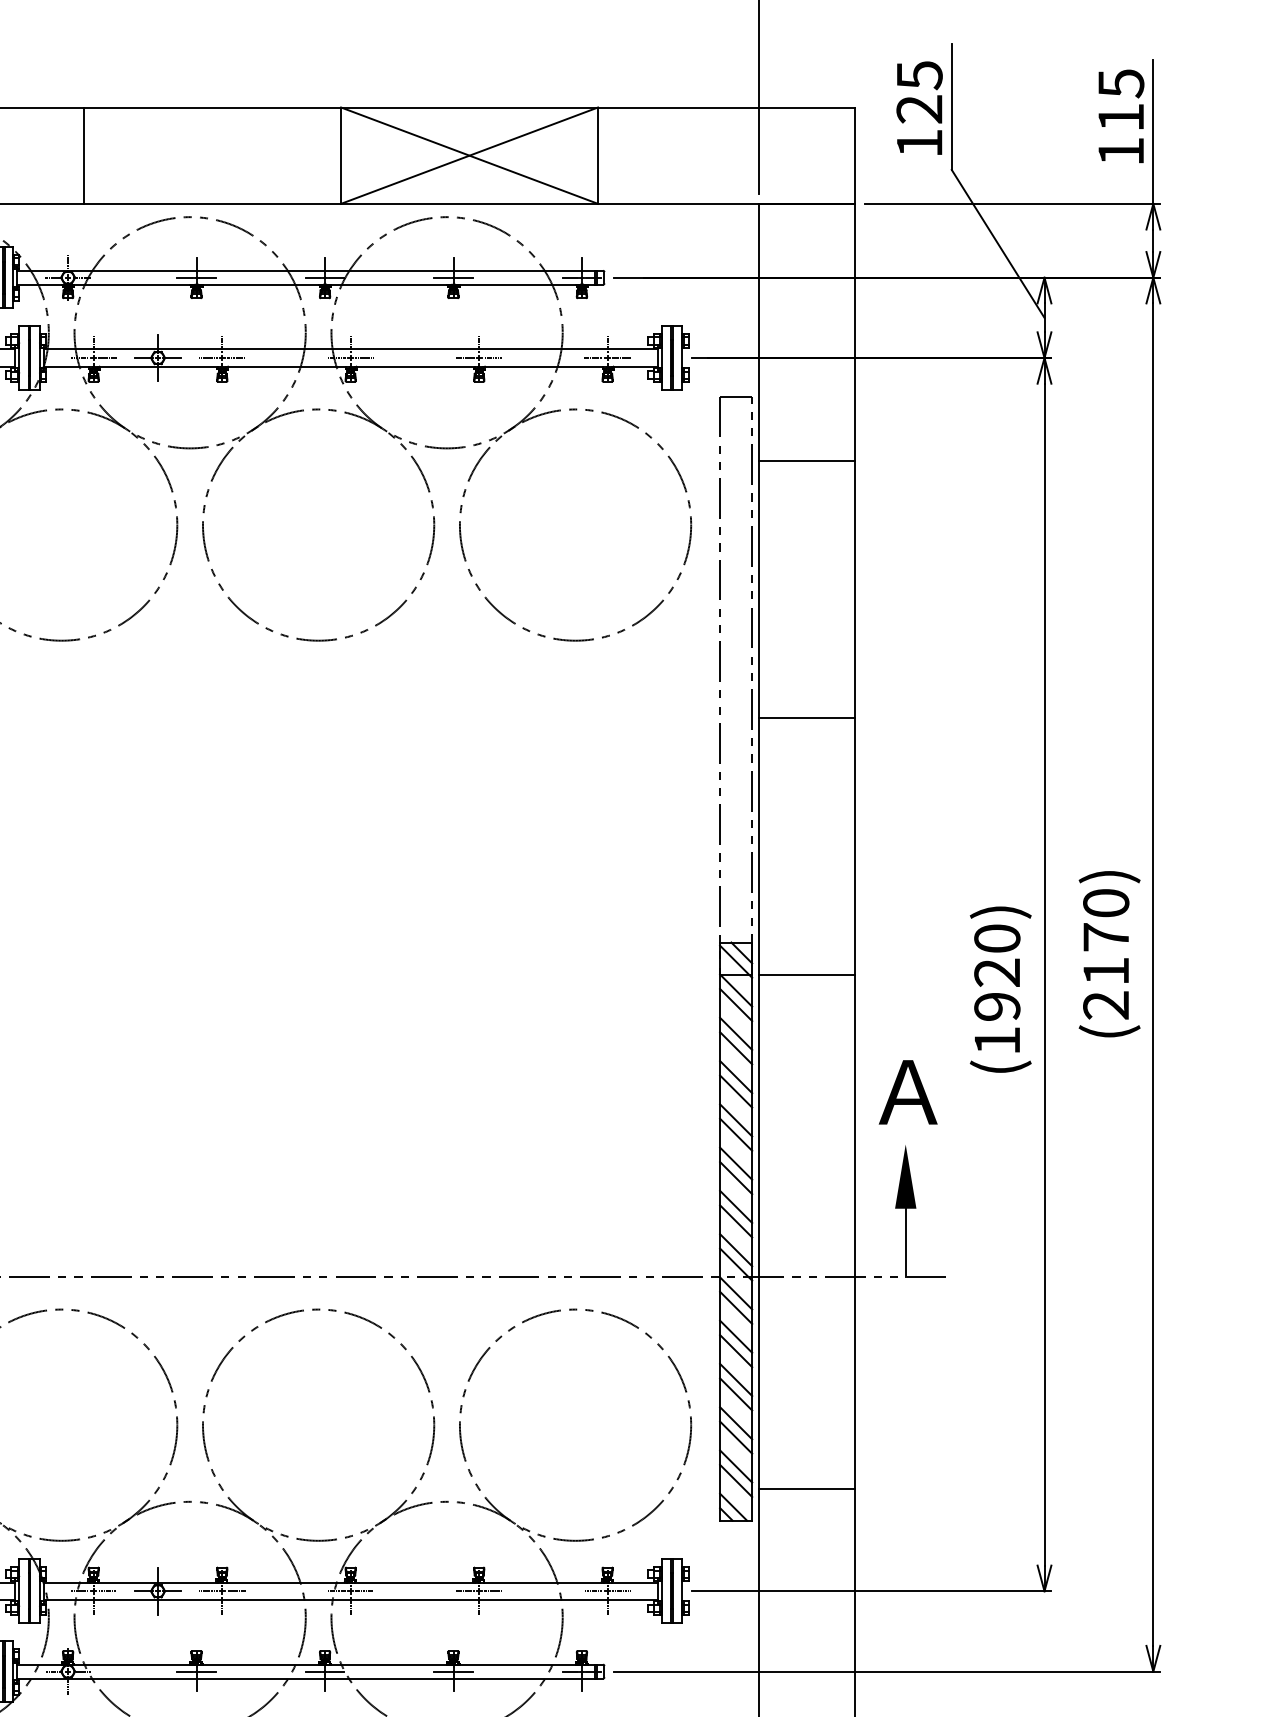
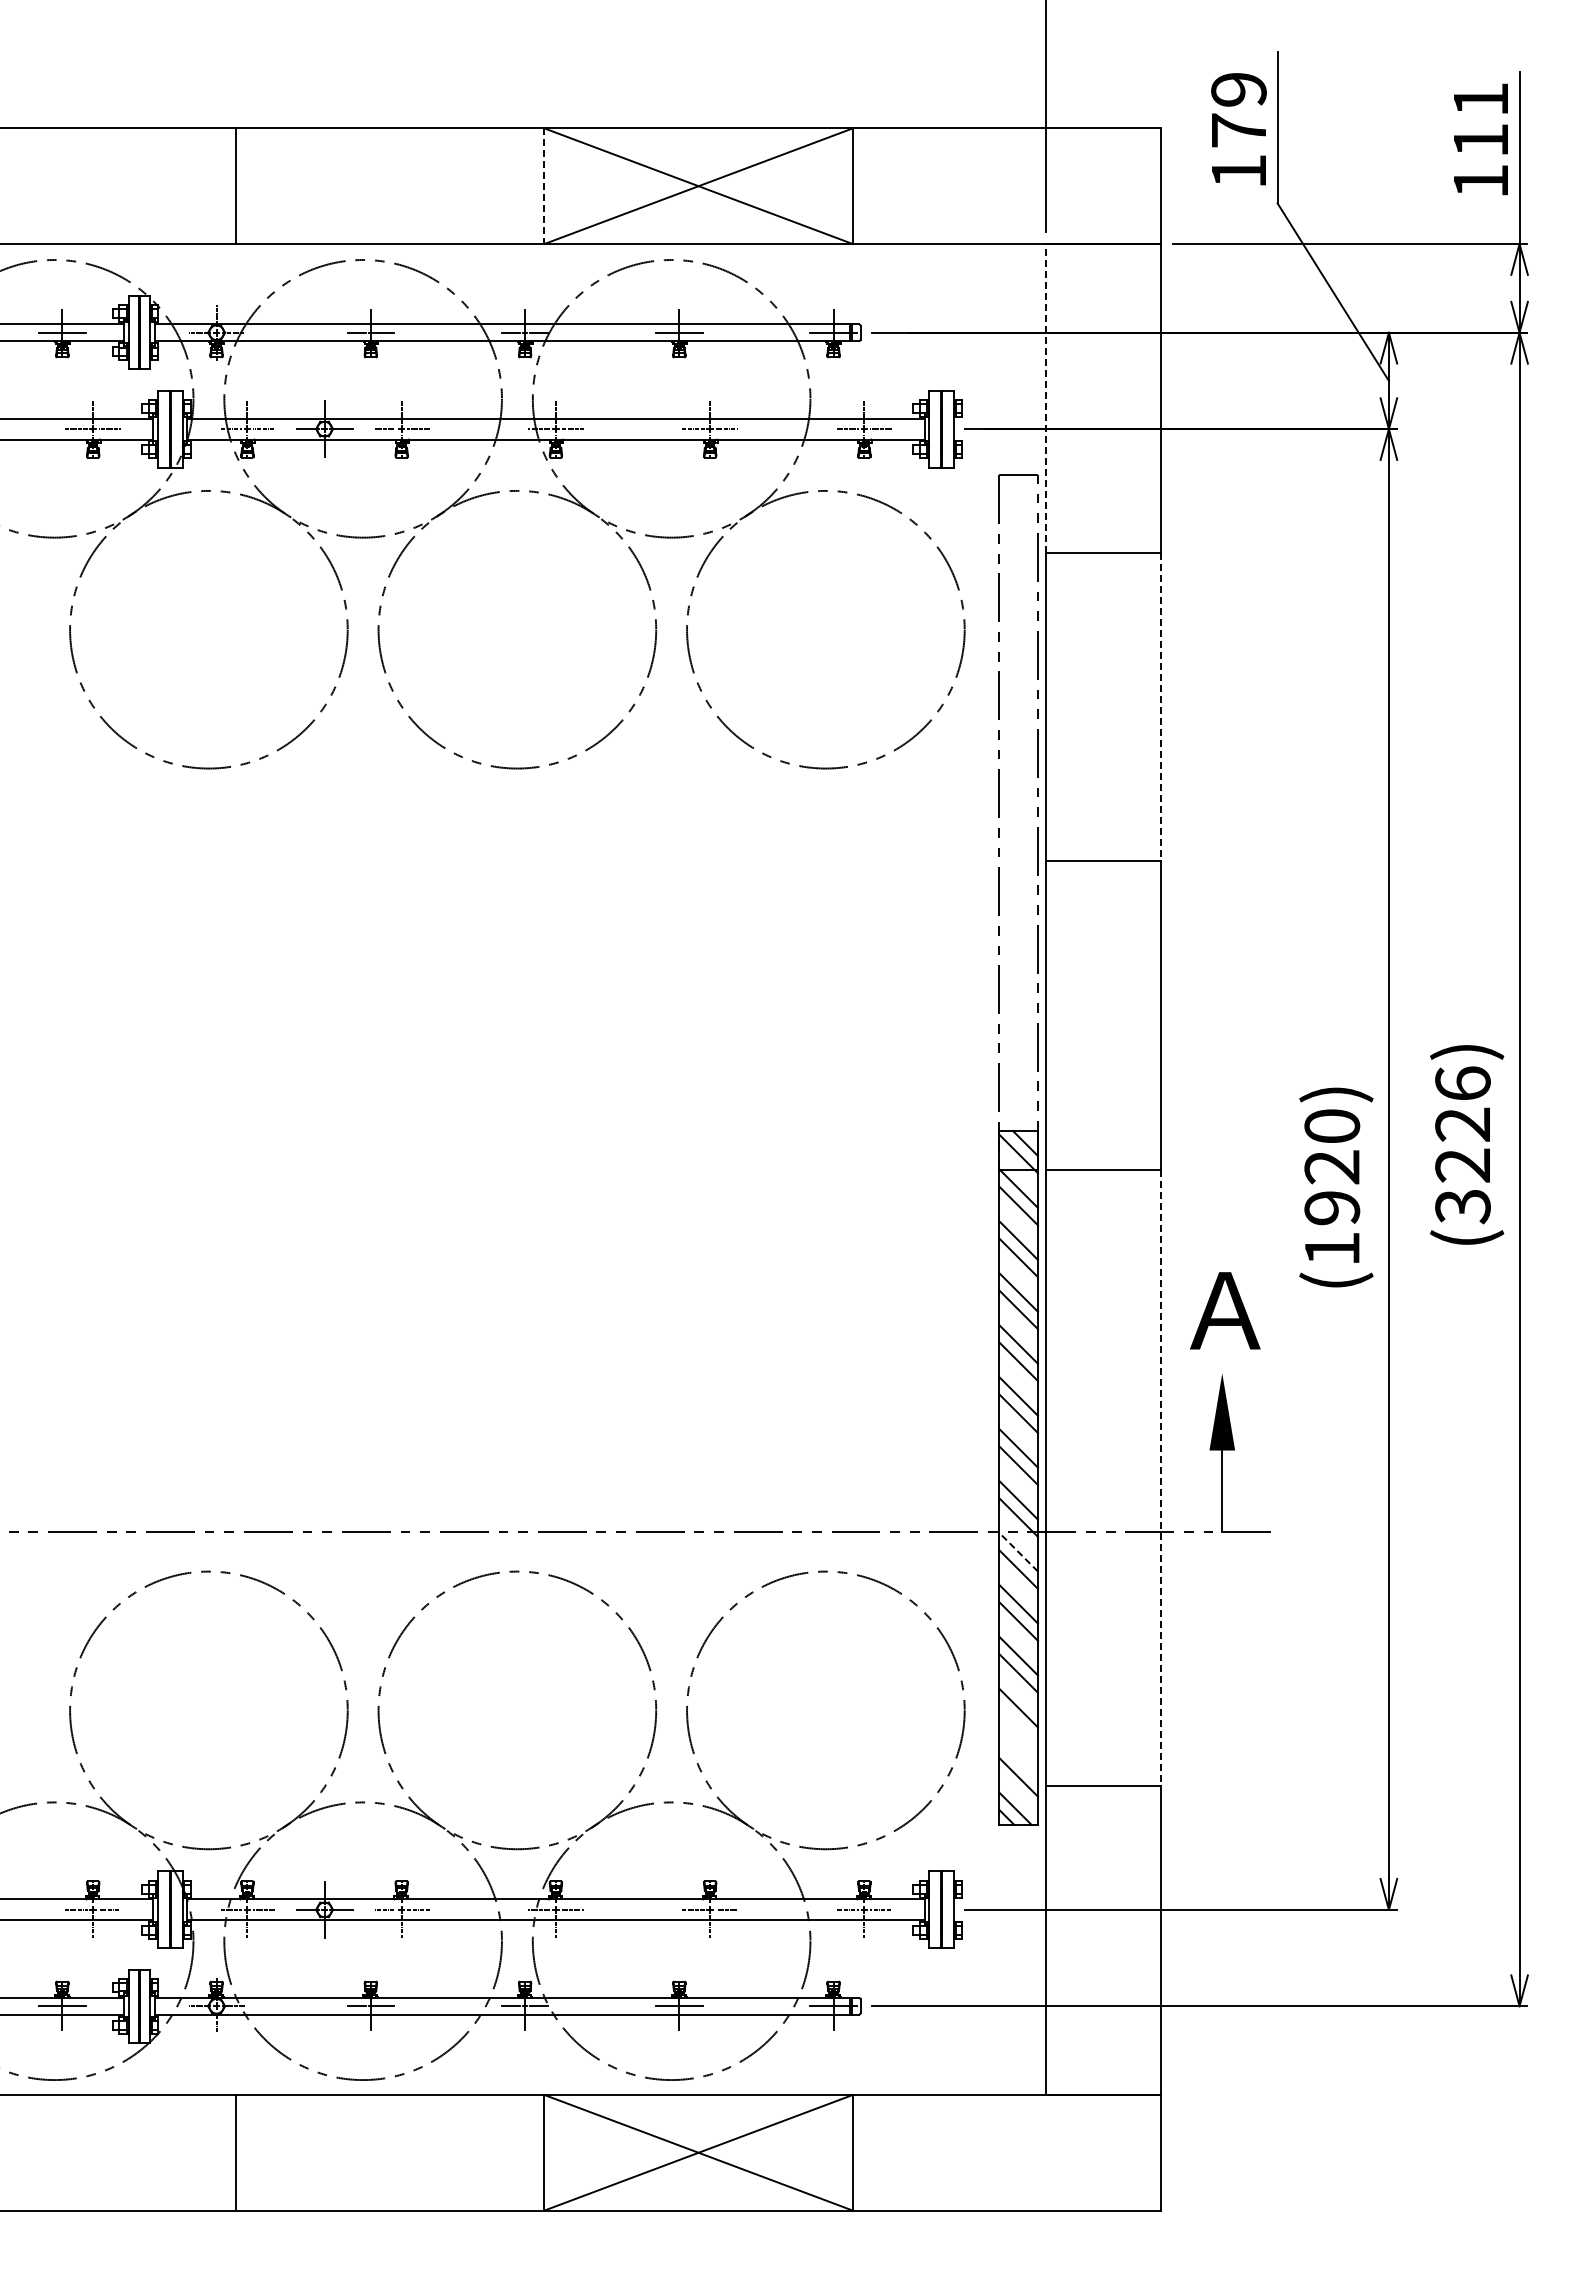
text: (1121, 84) -> (1481, 100), 115 -> 111
text: (919, 92) -> (1238, 110), 125 -> 179
line: (341, 155) -> (544, 186), solid -> dashed
line: (758, 331) -> (1045, 397), solid -> dashed
line: (855, 589) -> (1161, 707), solid -> dashed
text: (1105, 954) -> (1462, 1145), (2170) -> (3226)
line: (855, 1232) -> (1161, 1478), solid -> dashed
line: (735, 1292) -> (1018, 1551), solid -> dashed
line: (735, 1437) -> (1018, 1725), removed
line: (735, 1466) -> (1018, 1759), removed

